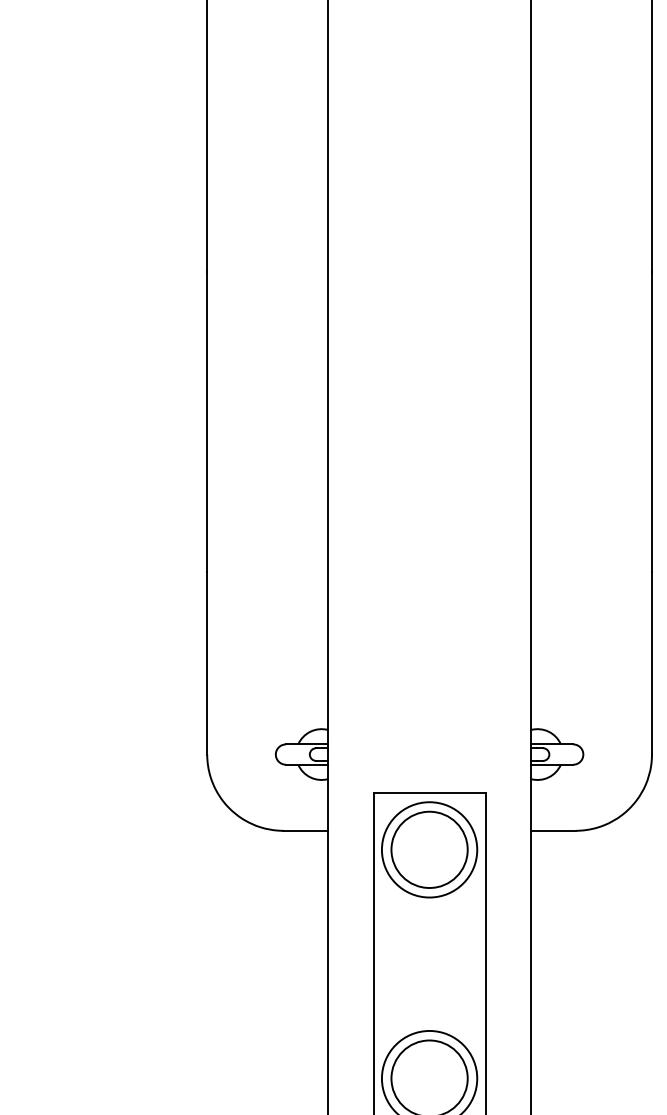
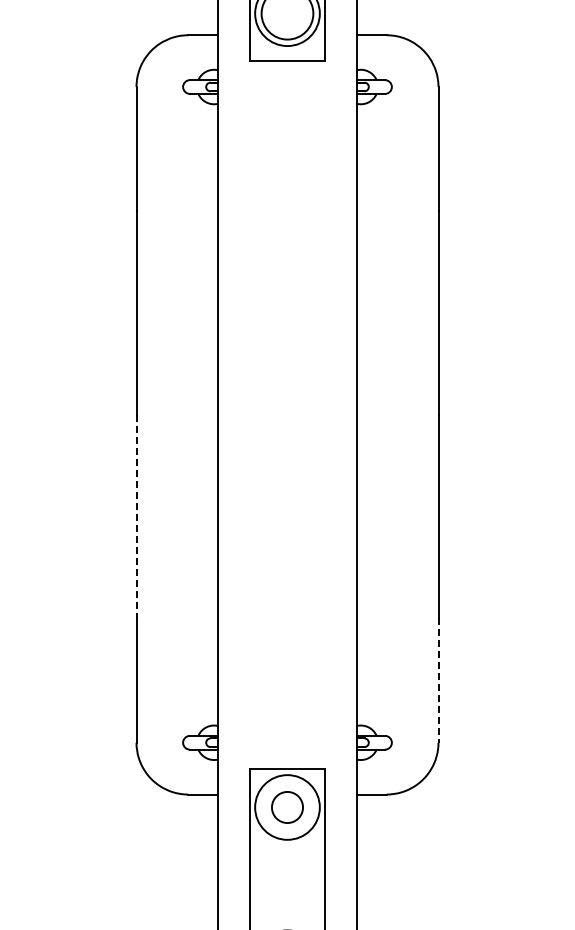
line: (207, 421) -> (136, 516), solid -> dashed
line: (651, 664) -> (438, 681), solid -> dashed
circle: (429, 849) -> (287, 807), size x0.6

